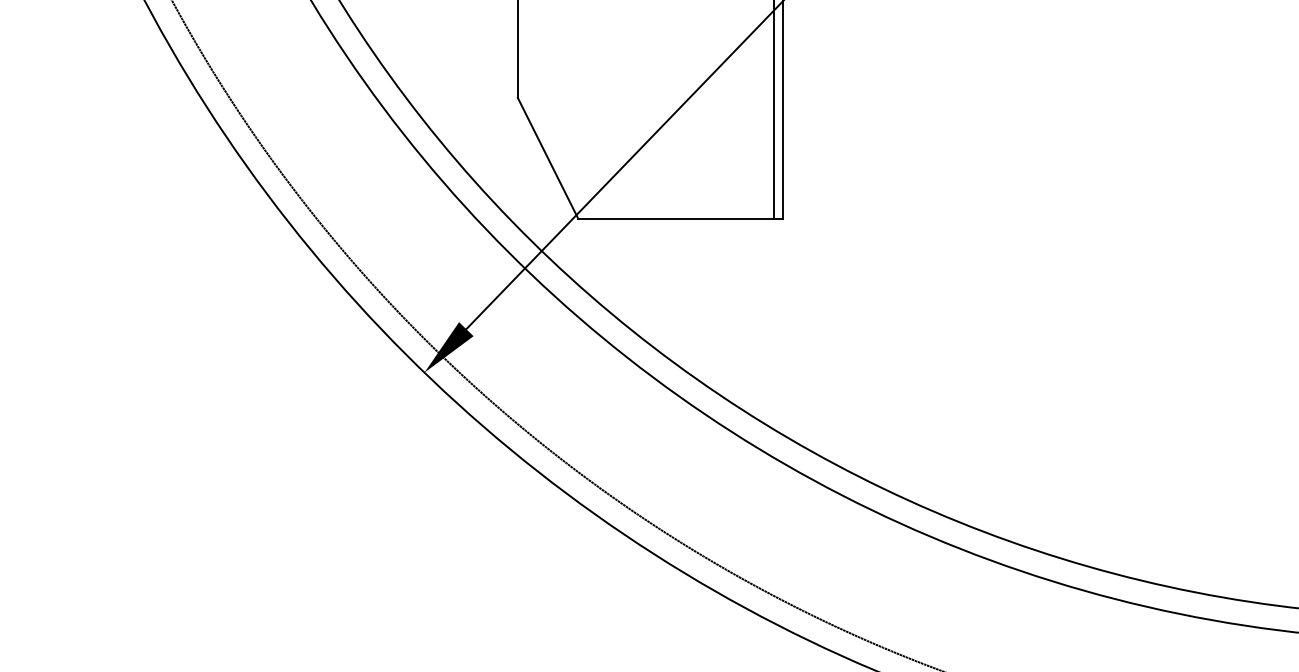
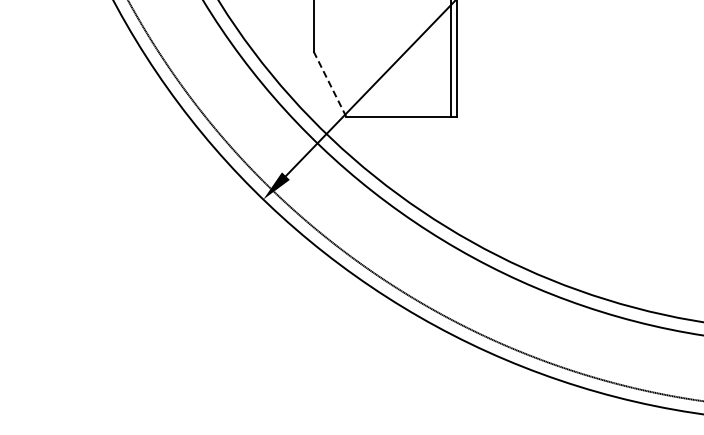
line: (549, 159) -> (330, 84), solid -> dashed

